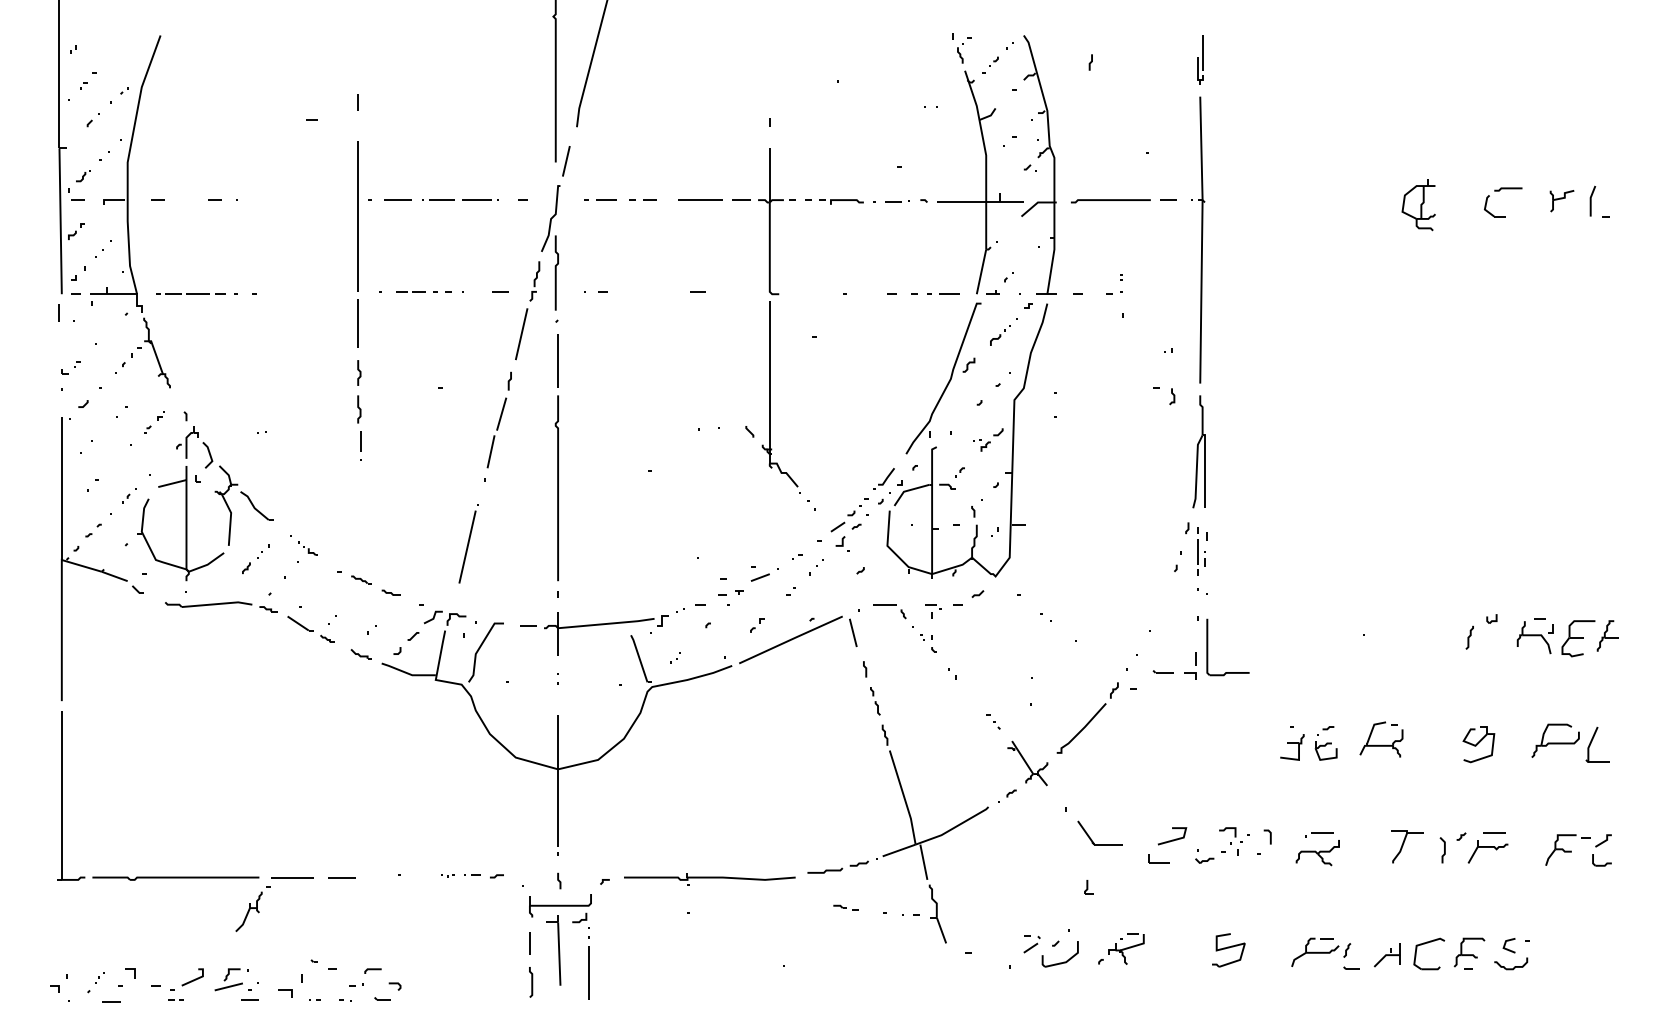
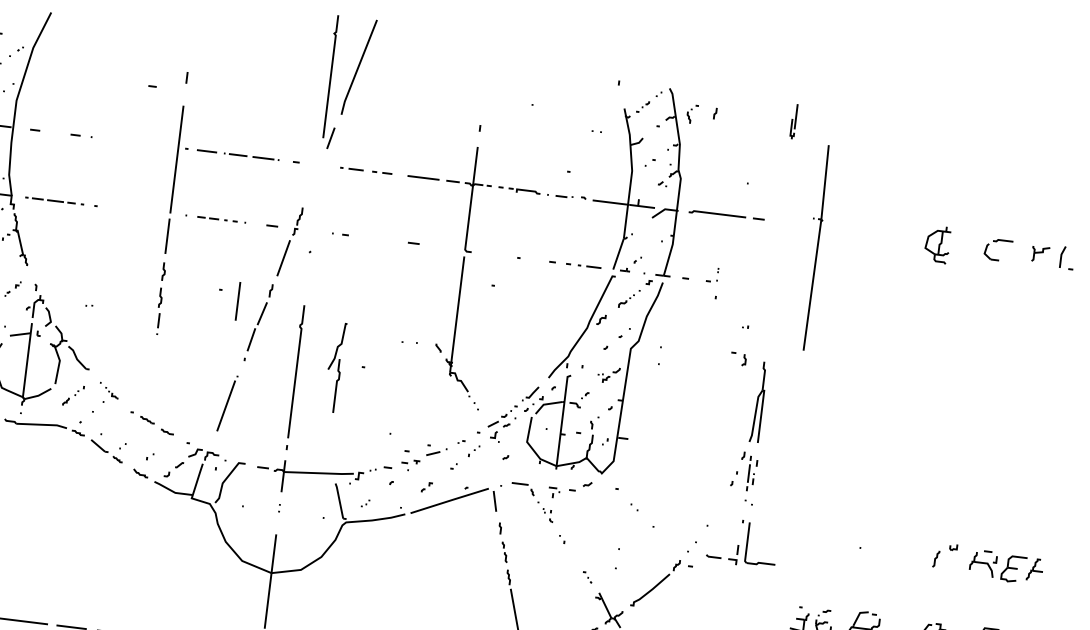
part: (964, 50) -> (692, 114), moved
part: (1198, 239) -> (814, 247), moved
part: (550, 247) -> (334, 367), moved
line: (557, 360) -> (237, 300), moved

